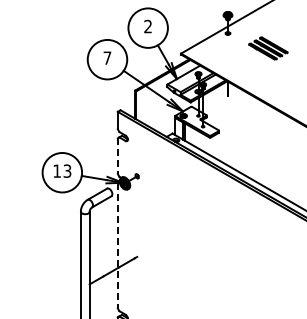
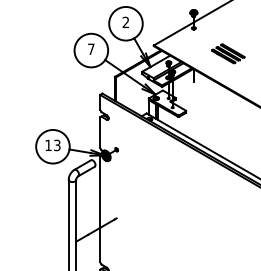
part: (268, 48) -> (228, 53), moved
line: (117, 156) -> (99, 132), dashed -> solid
line: (117, 245) -> (99, 208), dashed -> solid

